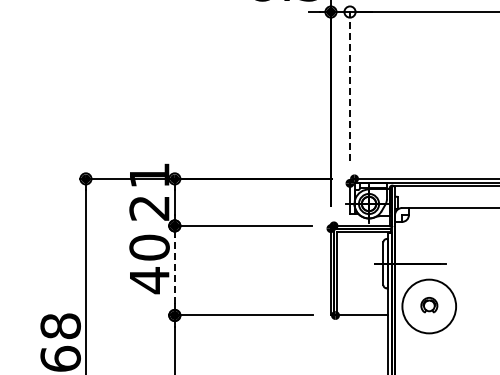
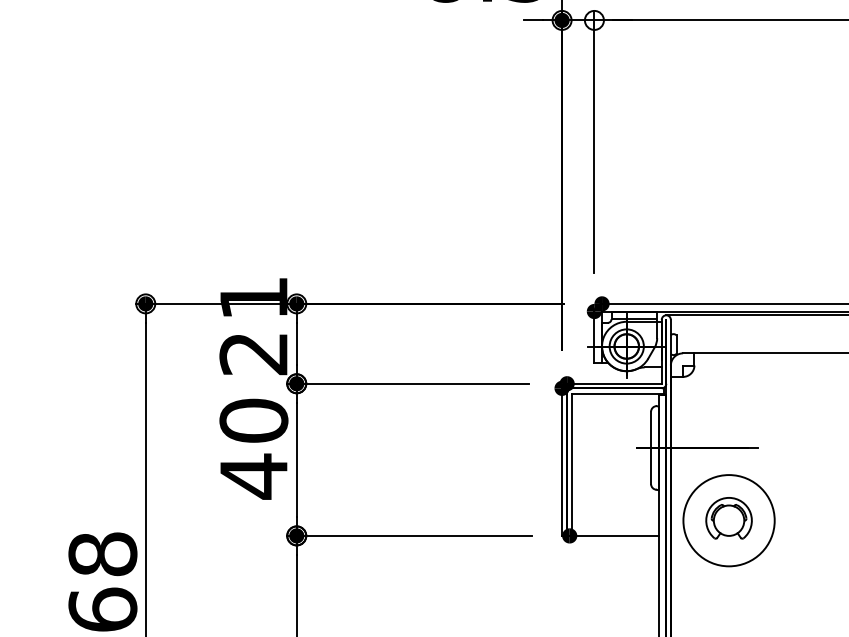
line: (350, 83) -> (595, 141), dashed -> solid
line: (174, 270) -> (296, 459), dashed -> solid
part: (429, 304) -> (729, 517), size x1.67

